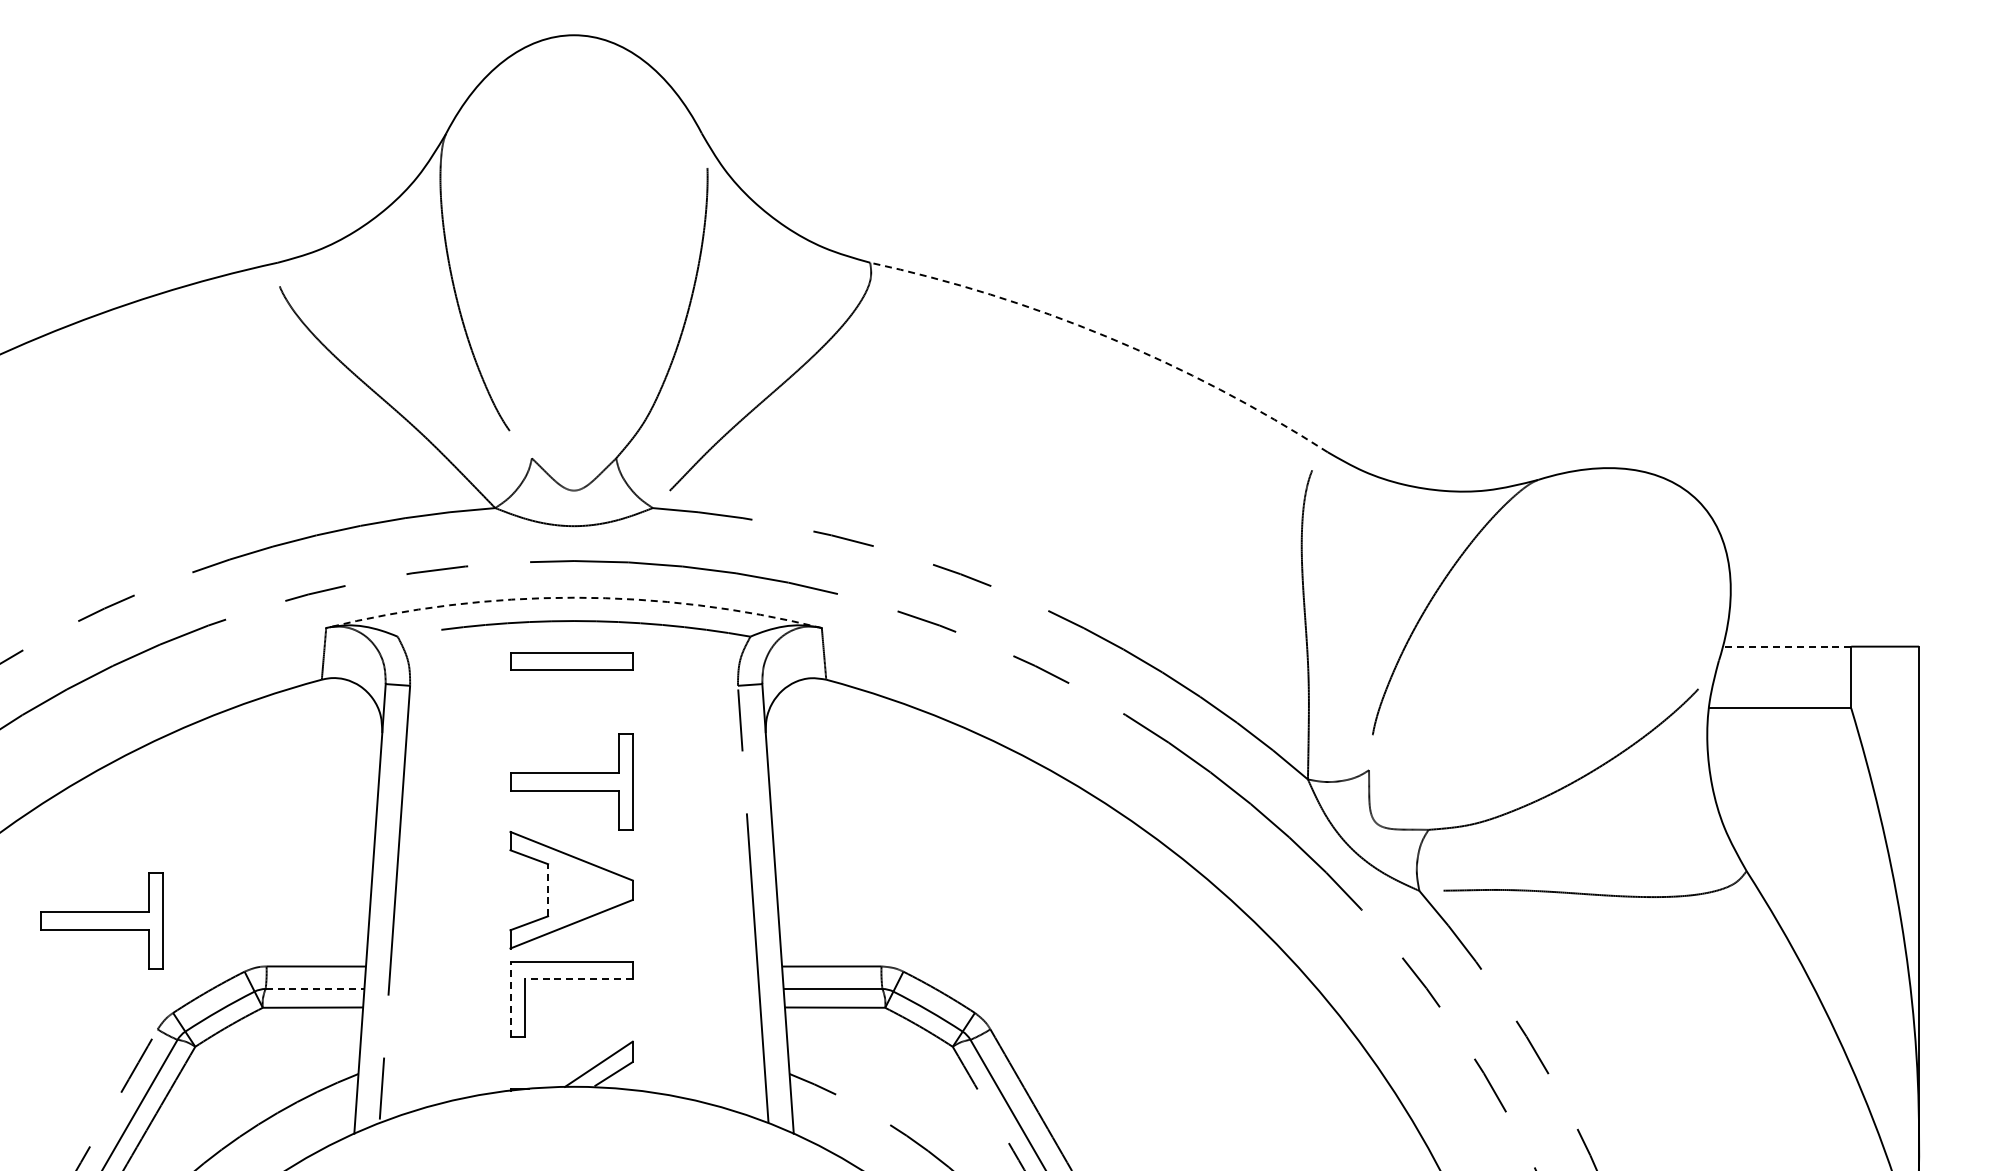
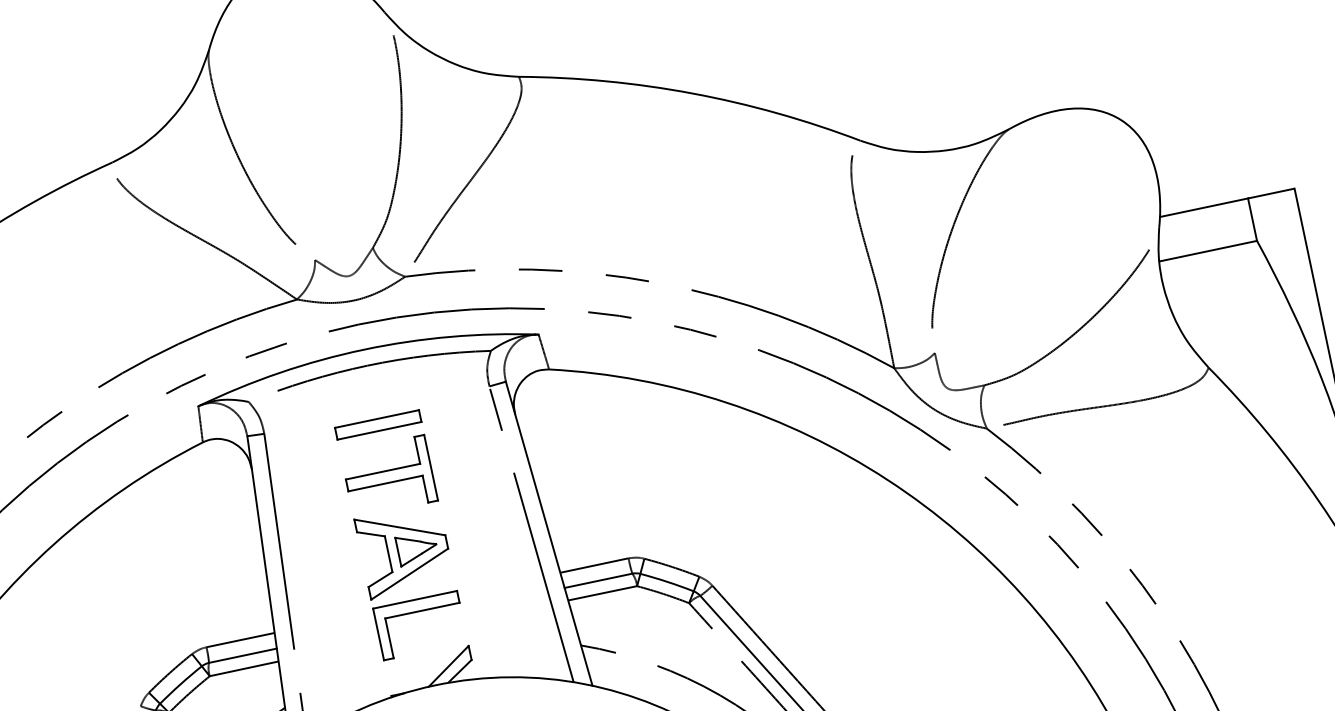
arc: (1107, 337) -> (692, 93), dashed -> solid
arc: (574, 597) -> (364, 349), dashed -> solid
line: (1786, 646) -> (1203, 207), dashed -> solid
part: (571, 661) -> (378, 424), moved
line: (548, 889) -> (388, 553), dashed -> solid
part: (589, 890) -> (417, 548), added
part: (101, 920) -> (86, 639), removed
line: (578, 978) -> (422, 610), dashed -> solid
line: (315, 989) -> (243, 656), dashed -> solid
line: (510, 999) -> (378, 634), dashed -> solid

